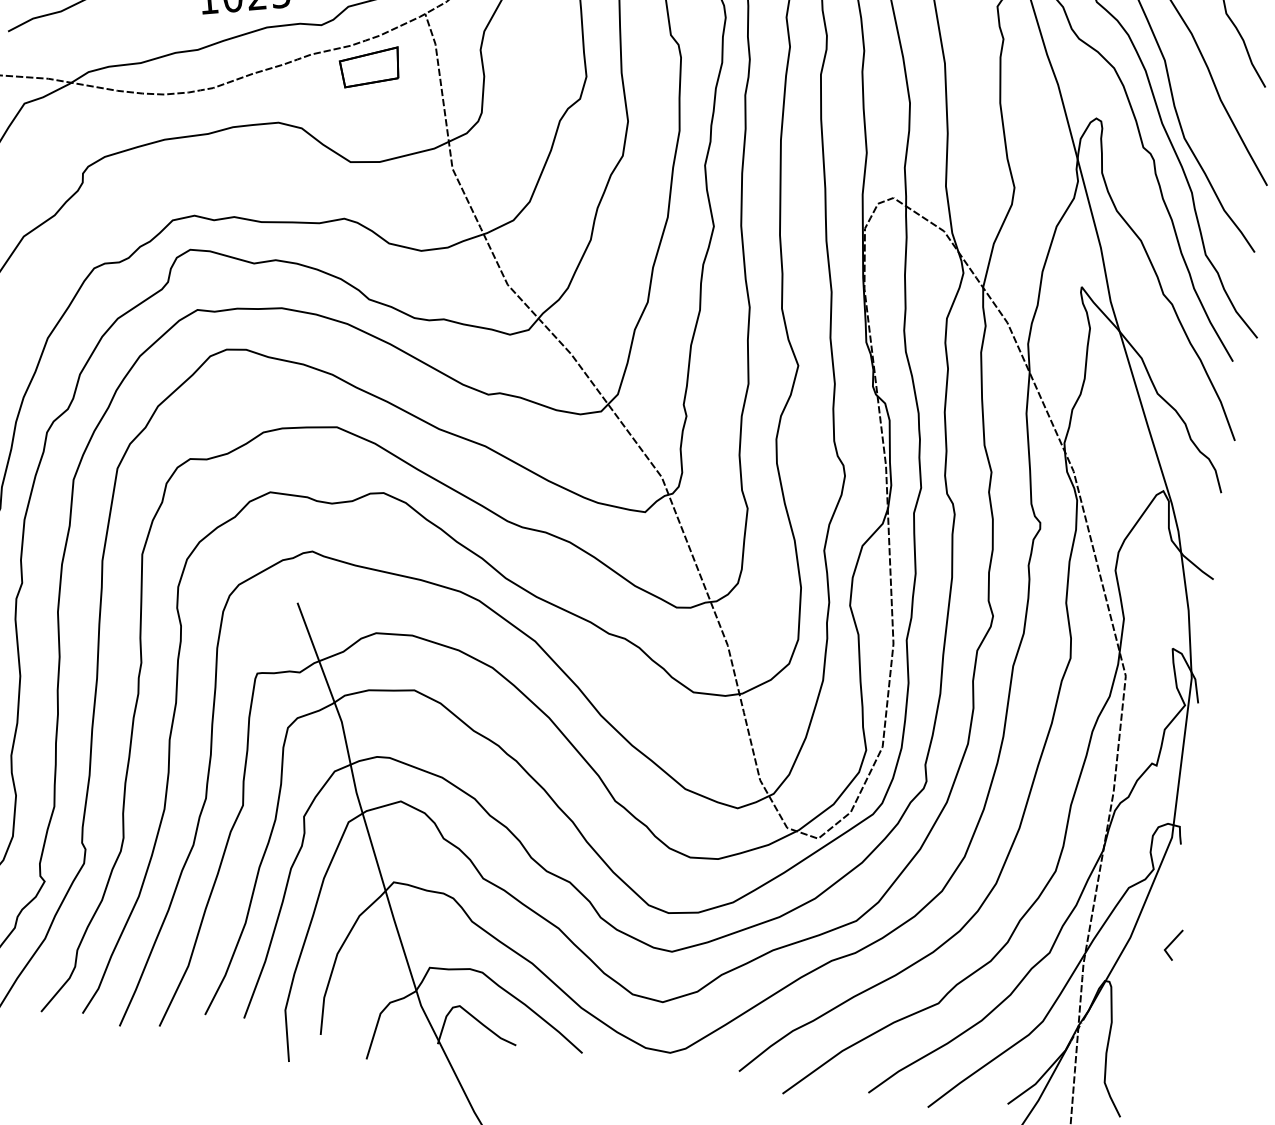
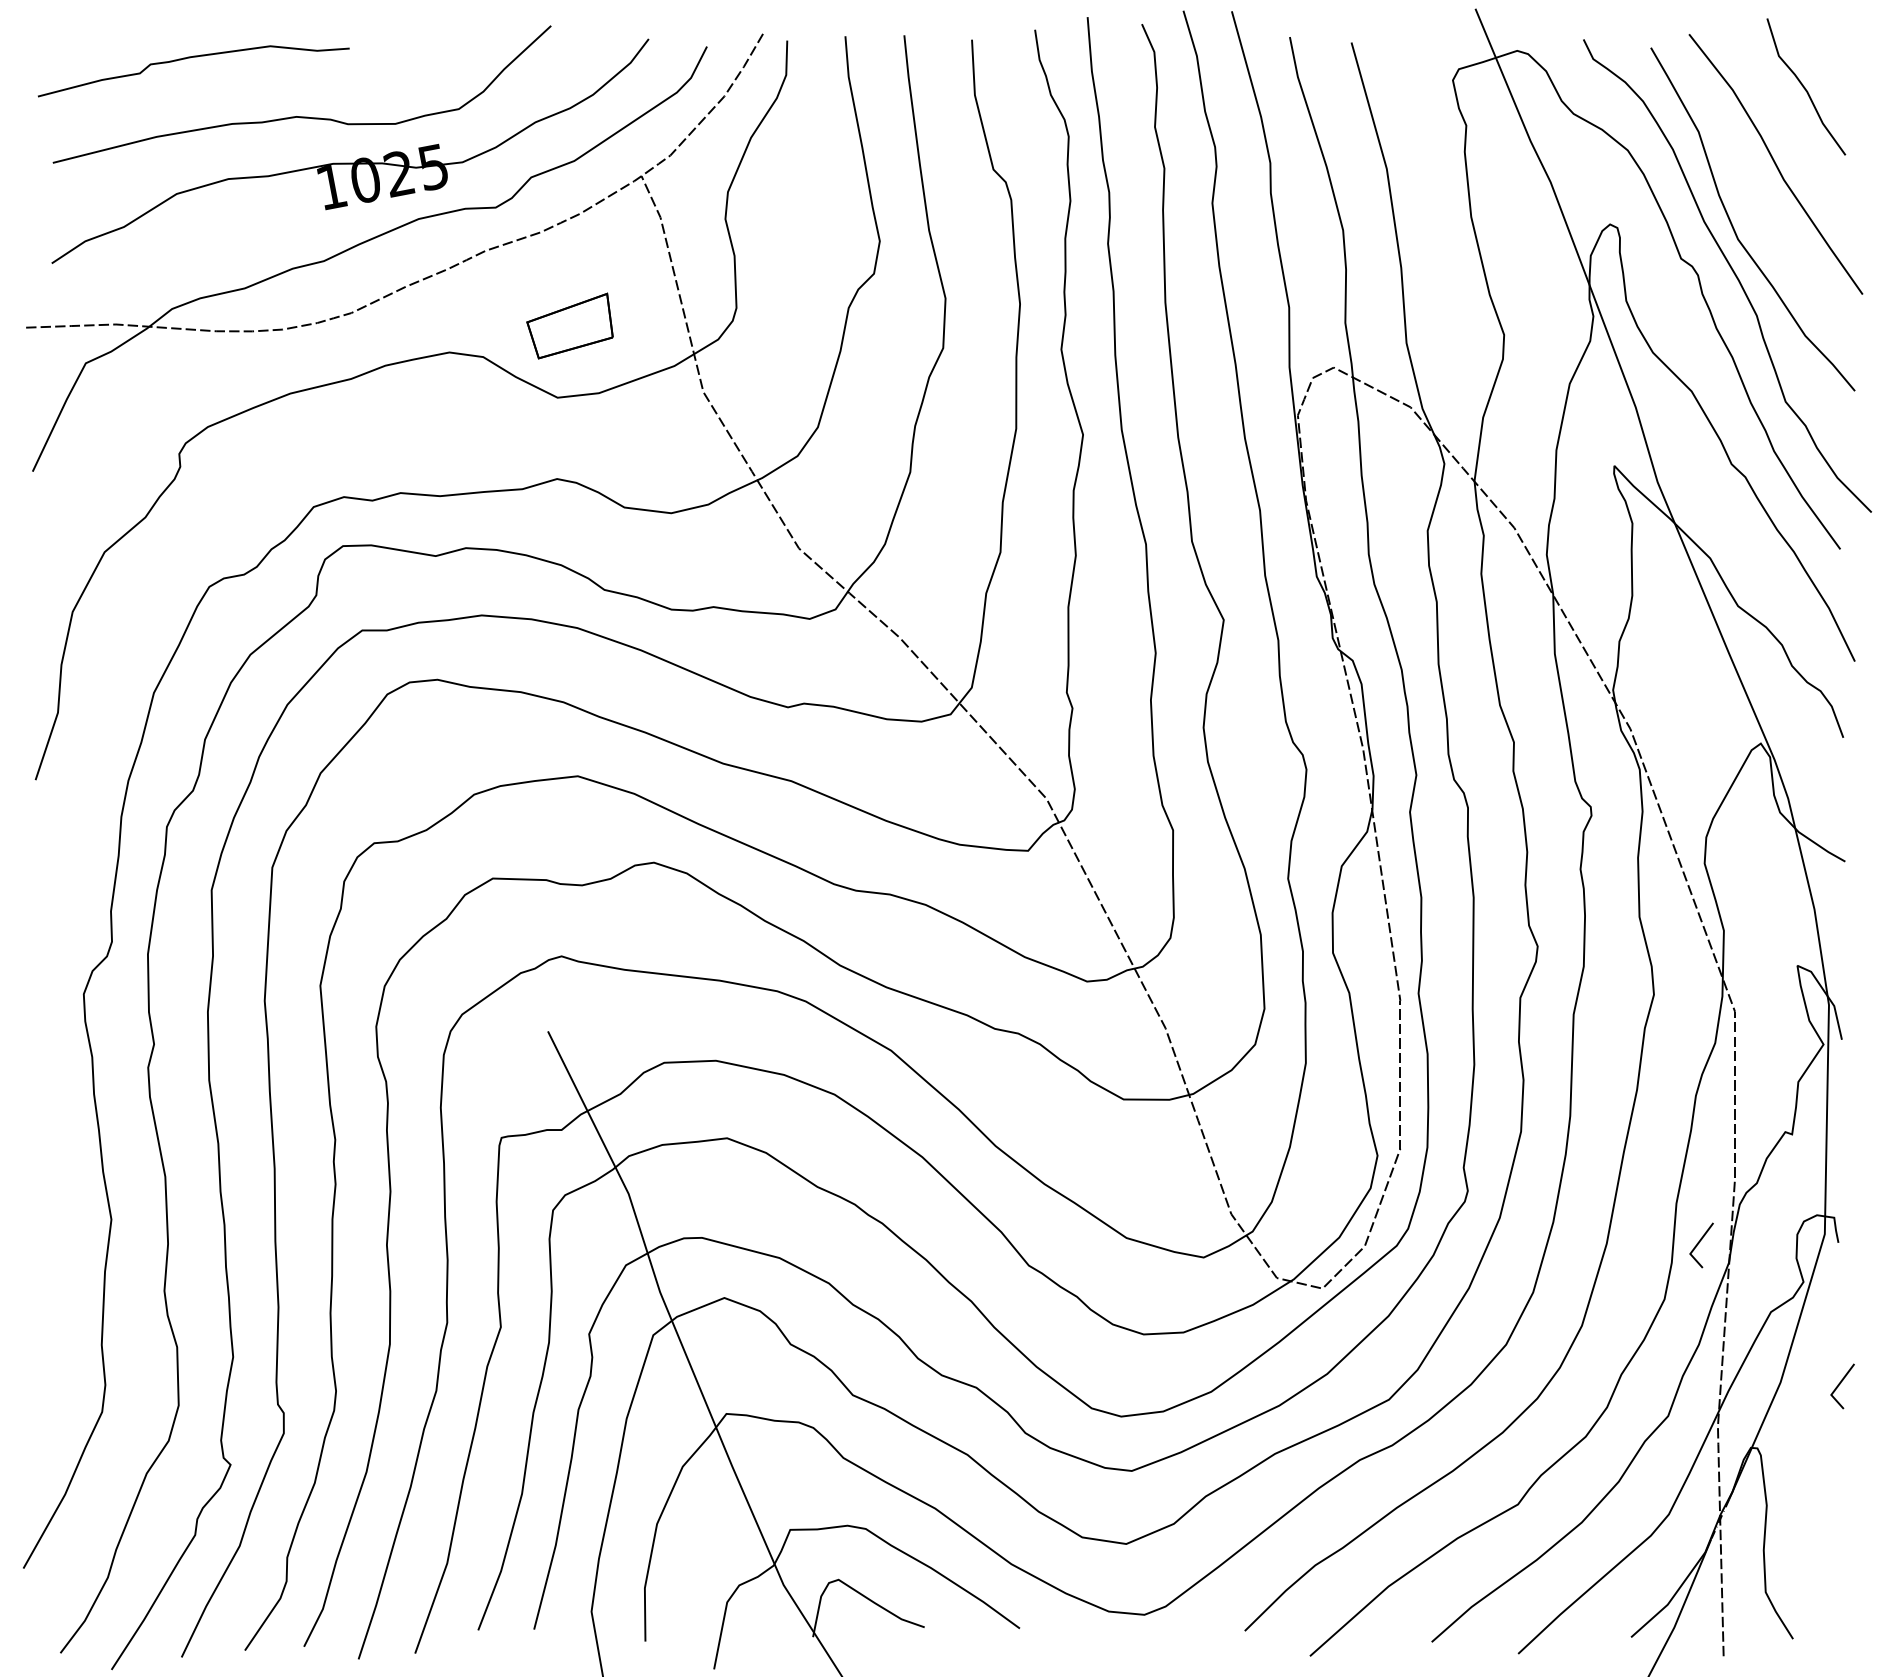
part: (369, 66) -> (569, 325), moved
line: (1084, 834) -> (1699, 1243), added

